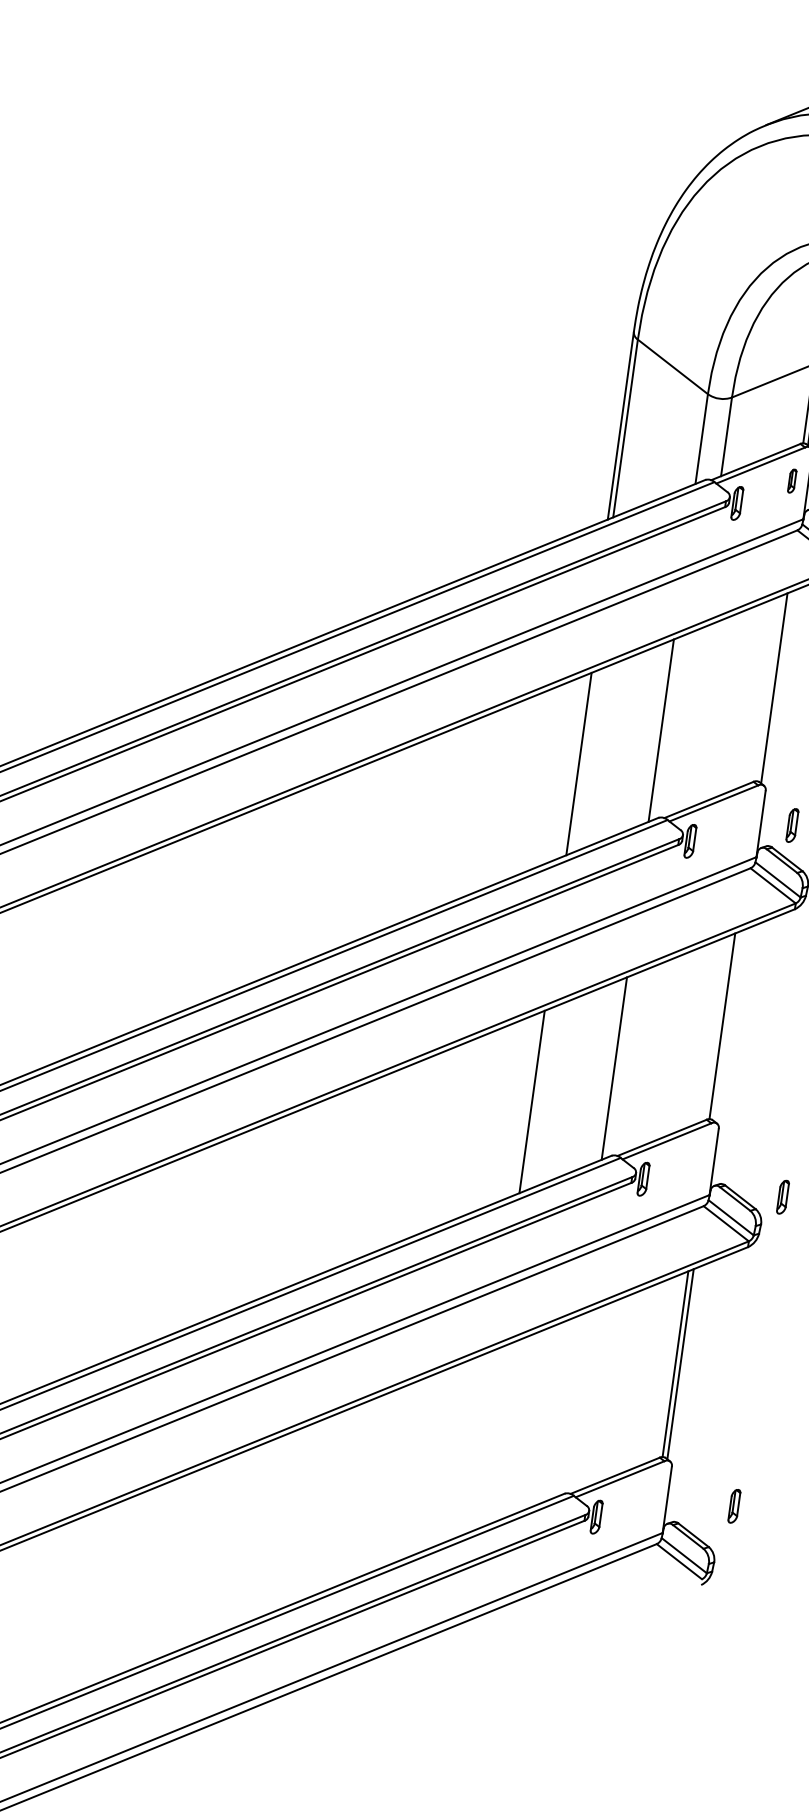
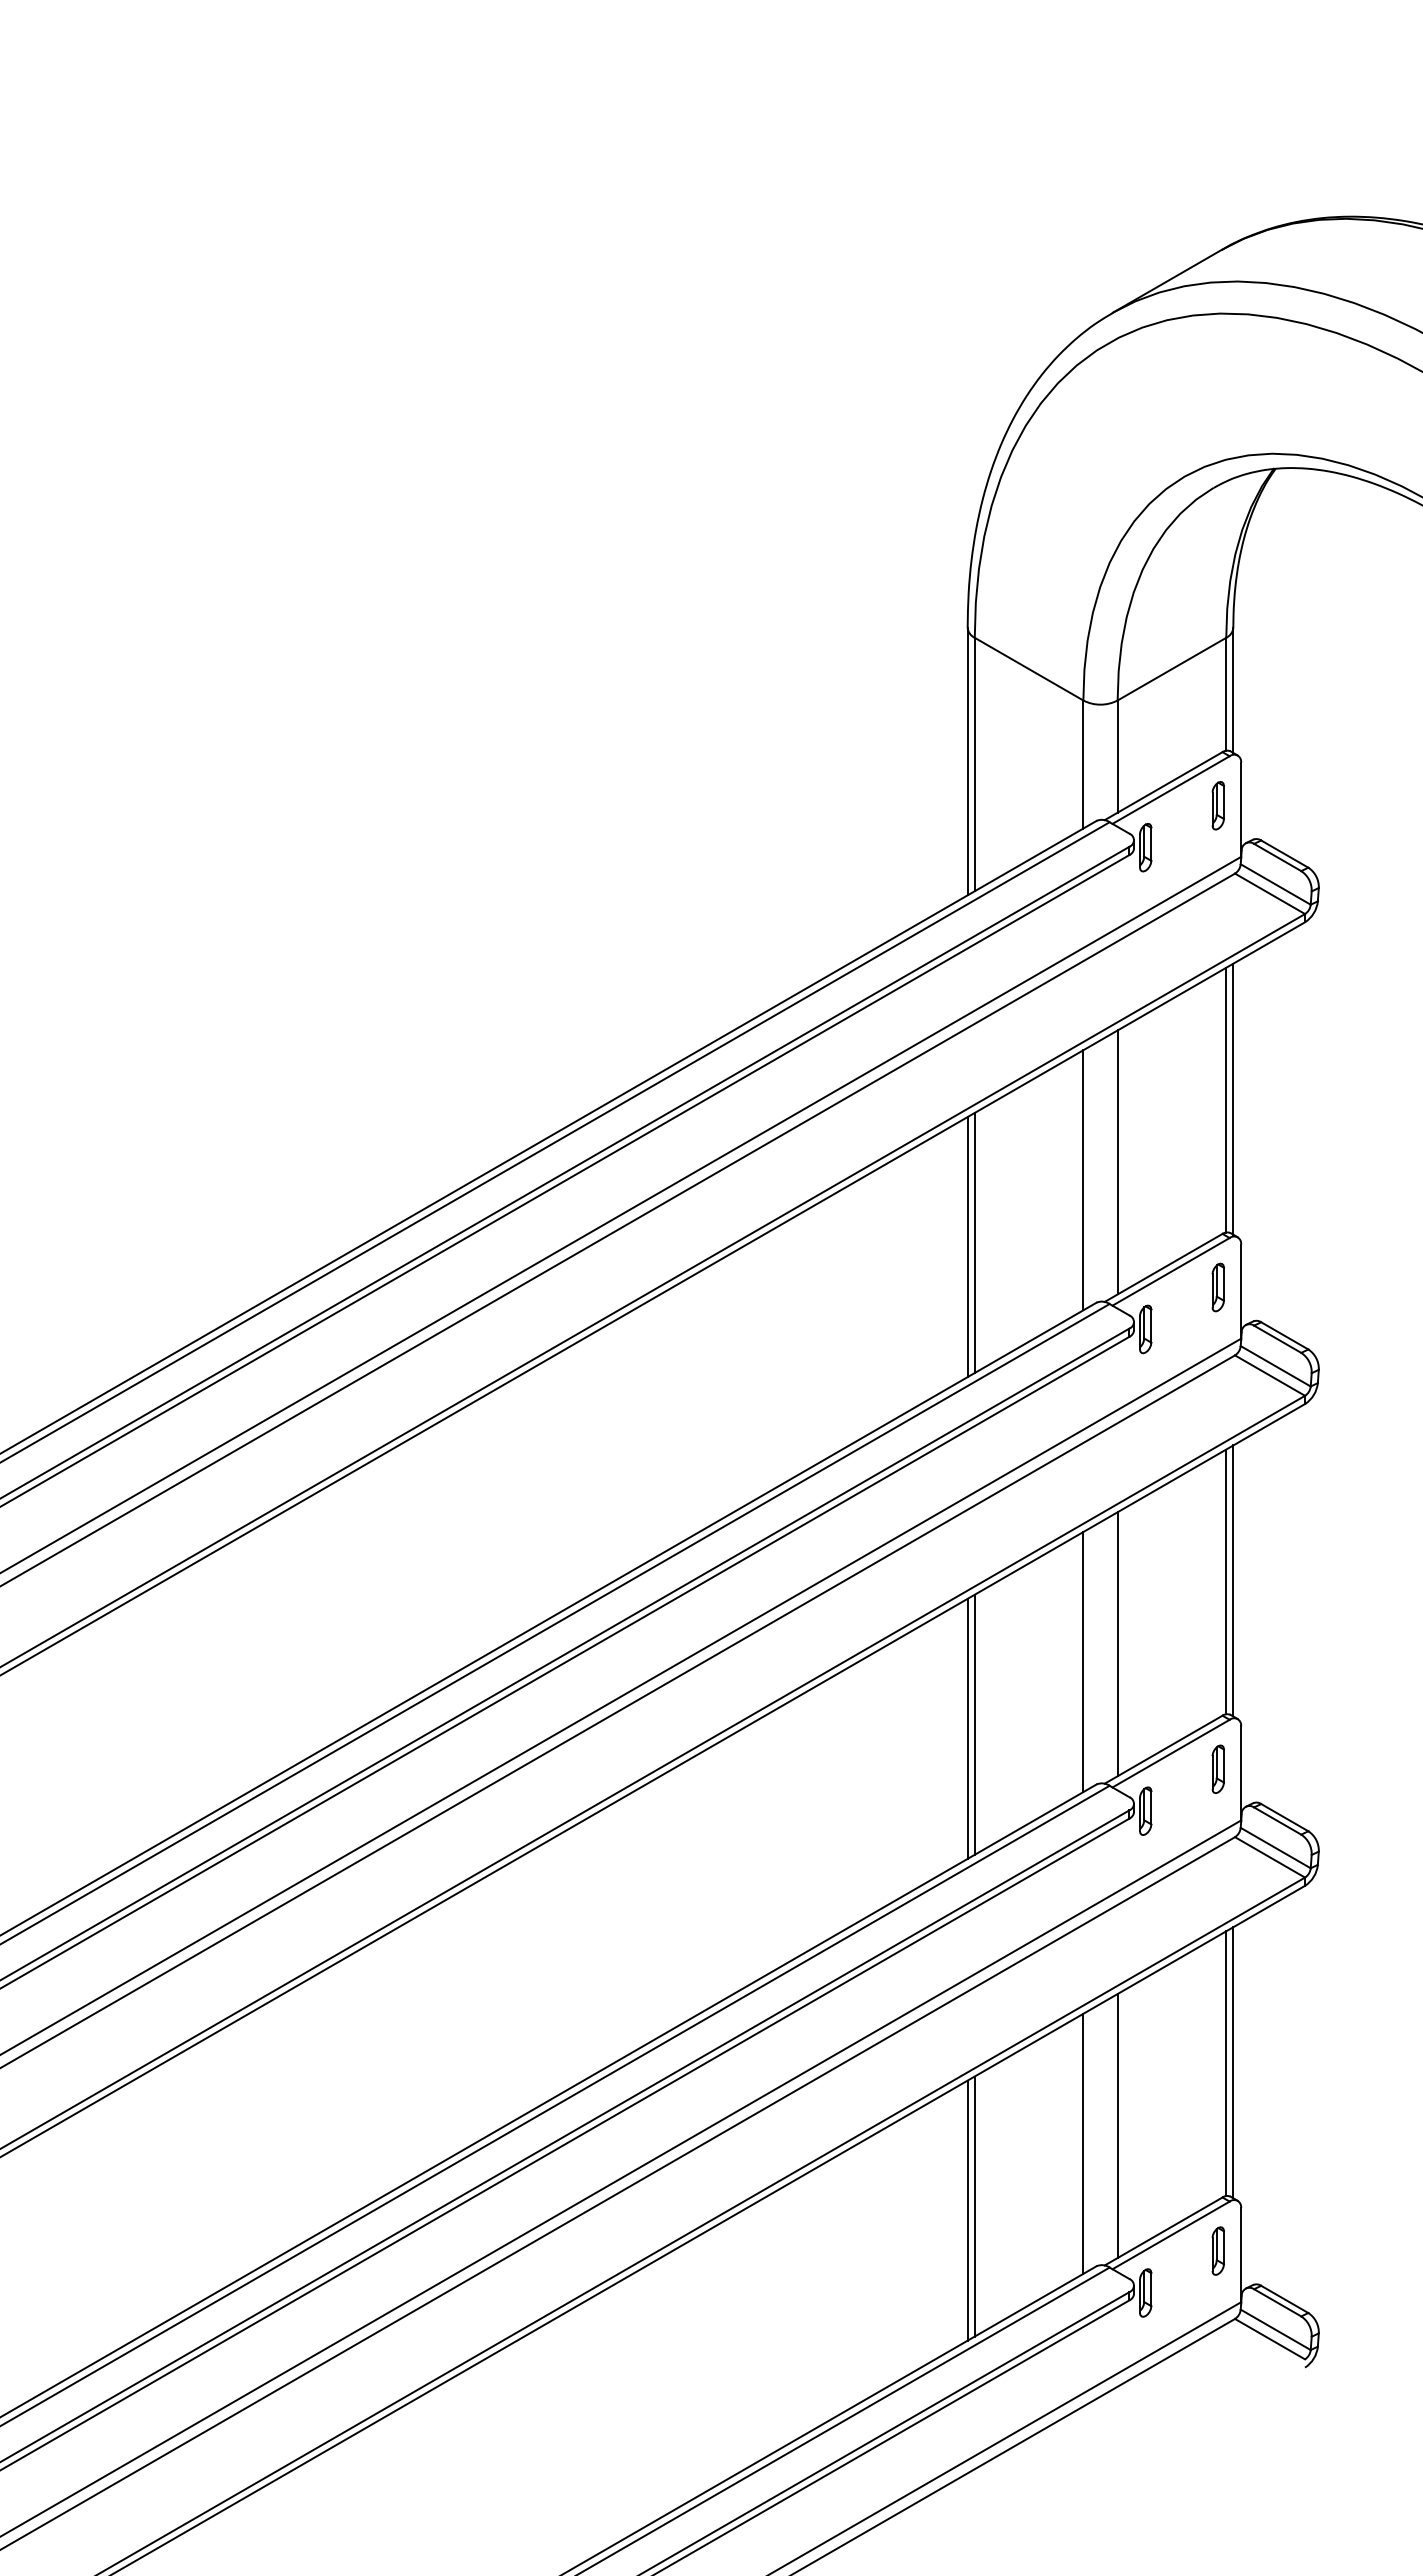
part: (791, 480) -> (1217, 805), size x1.43
line: (769, 687) -> (1226, 1099), added
line: (686, 721) -> (1117, 1162), added
line: (573, 766) -> (967, 1247), added
part: (791, 825) -> (1217, 1287), moved
line: (727, 1026) -> (1233, 1580), added
line: (640, 1059) -> (1117, 1644), added
line: (526, 1103) -> (967, 1728), added
part: (782, 1196) -> (1217, 1768), moved
line: (593, 1397) -> (1117, 2126), added
line: (567, 1406) -> (1083, 2143), added
line: (485, 1439) -> (974, 2206), added
line: (479, 1441) -> (967, 2210), added
part: (733, 1505) -> (1217, 2250), moved

